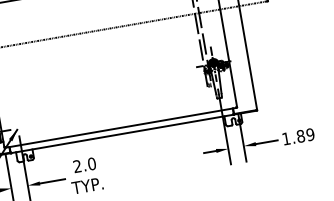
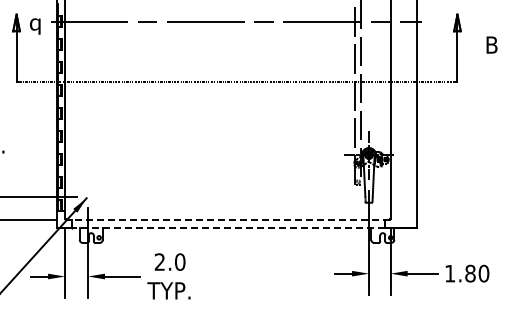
line: (120, 127) -> (227, 219), solid -> dashed
line: (121, 134) -> (227, 228), solid -> dashed
text: (310, 134) -> (483, 273), 1.89 -> 1.80

